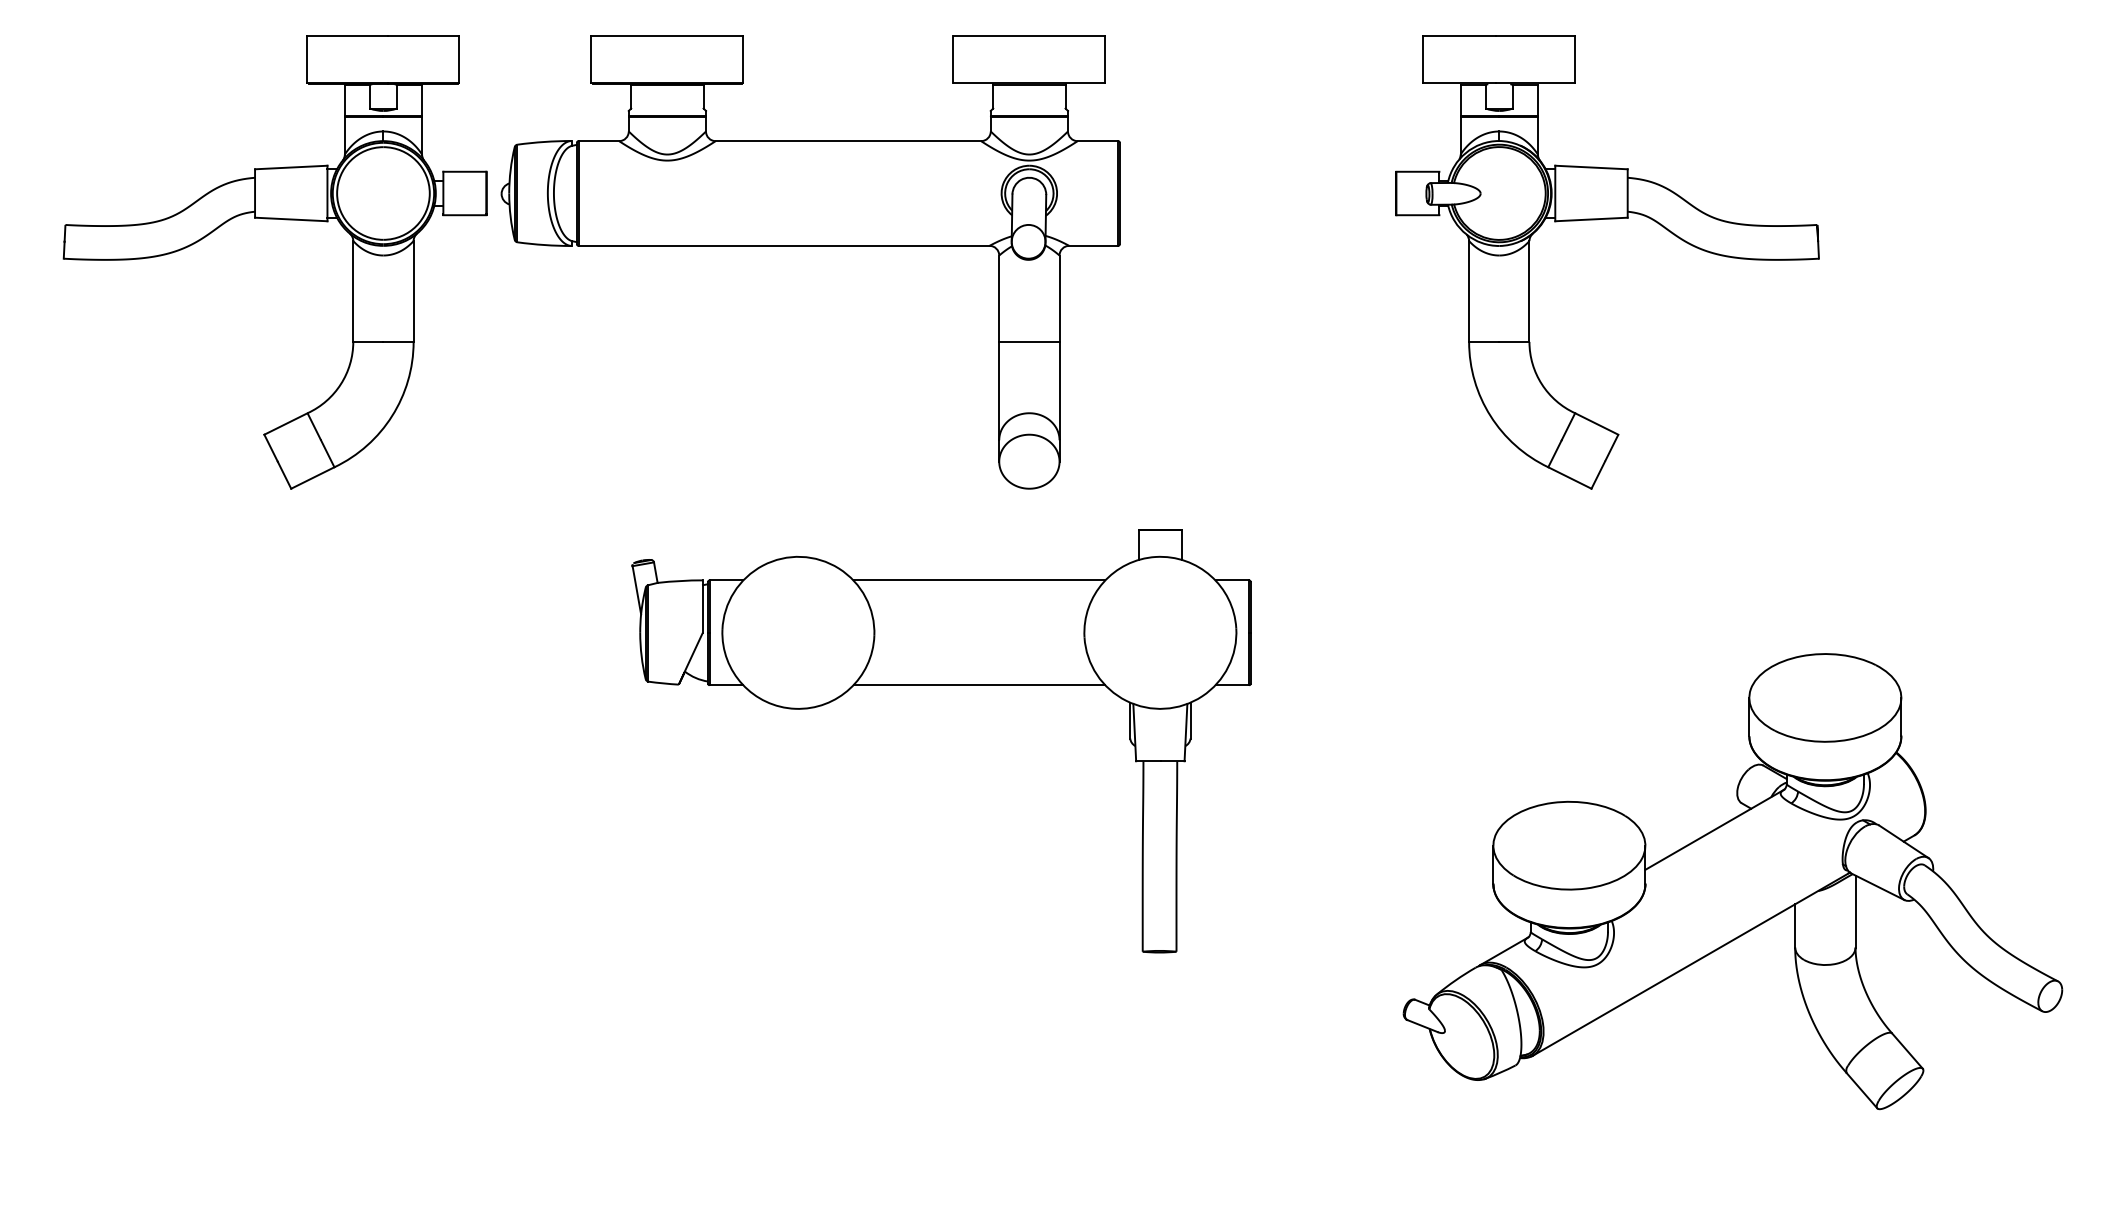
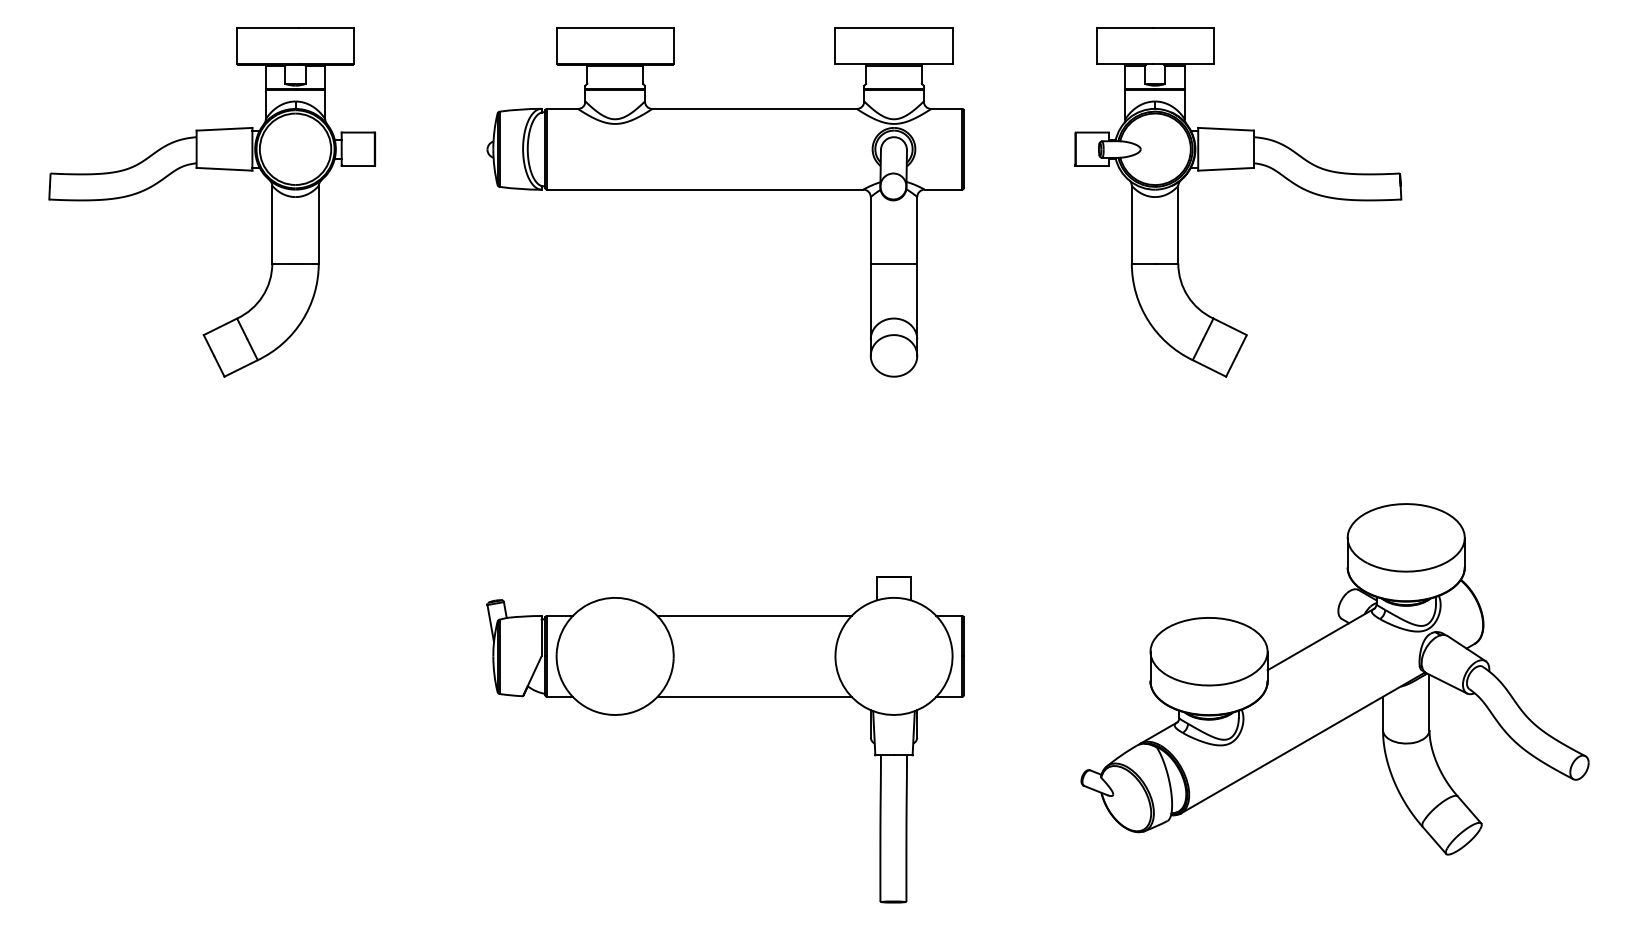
part: (810, 246) -> (725, 190), moved
part: (941, 685) -> (725, 696), moved

